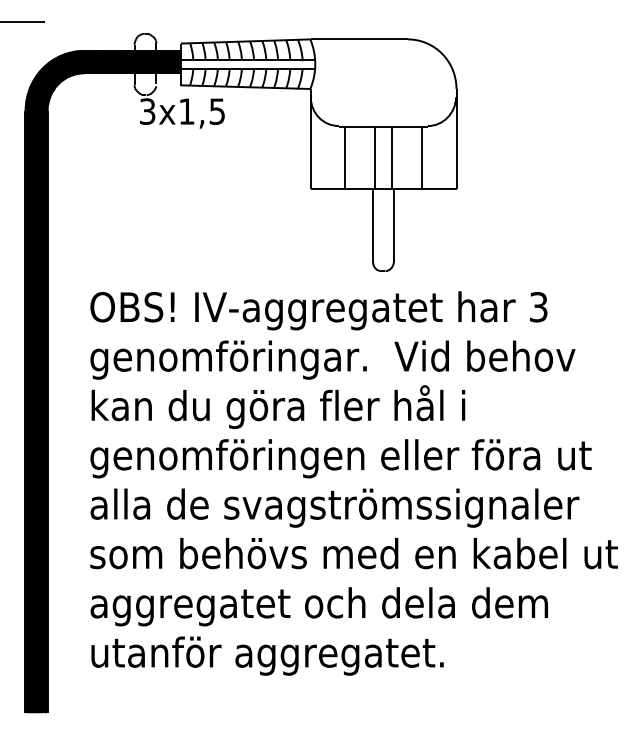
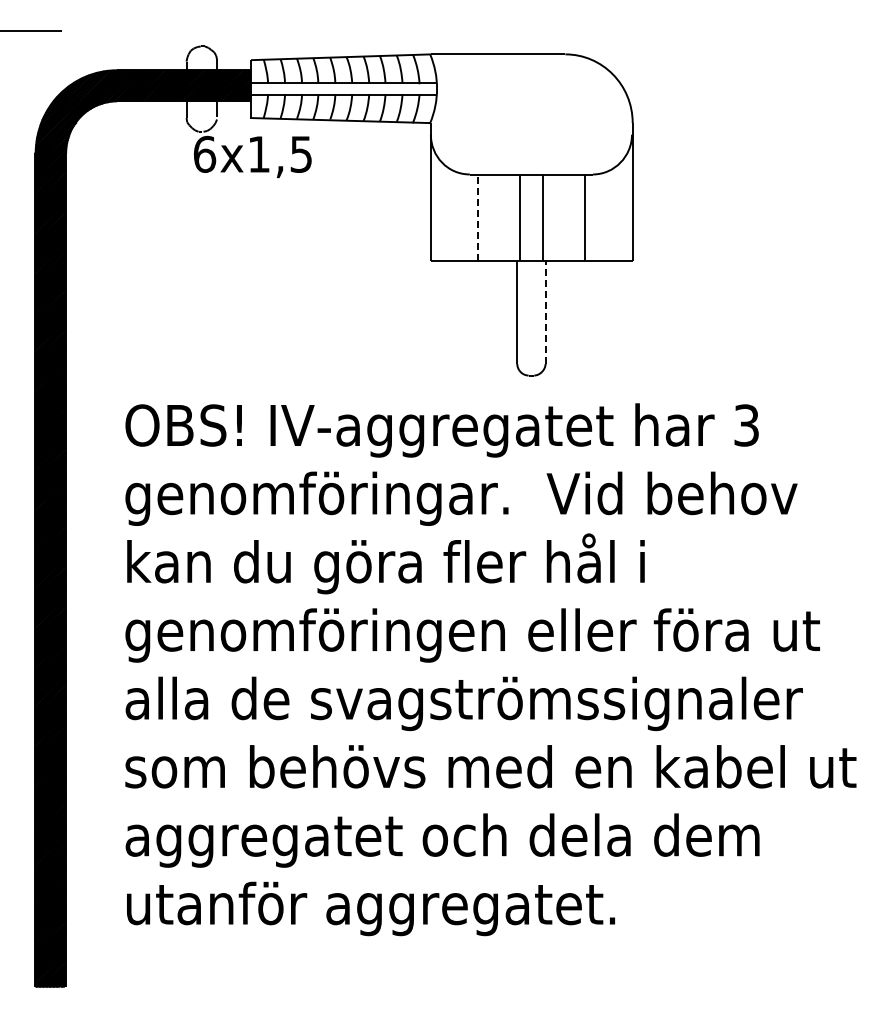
text: (148, 110) -> (205, 153), 3x1,5 -> 6x1,5
line: (345, 157) -> (478, 217), solid -> dashed
line: (393, 225) -> (545, 312), solid -> dashed

